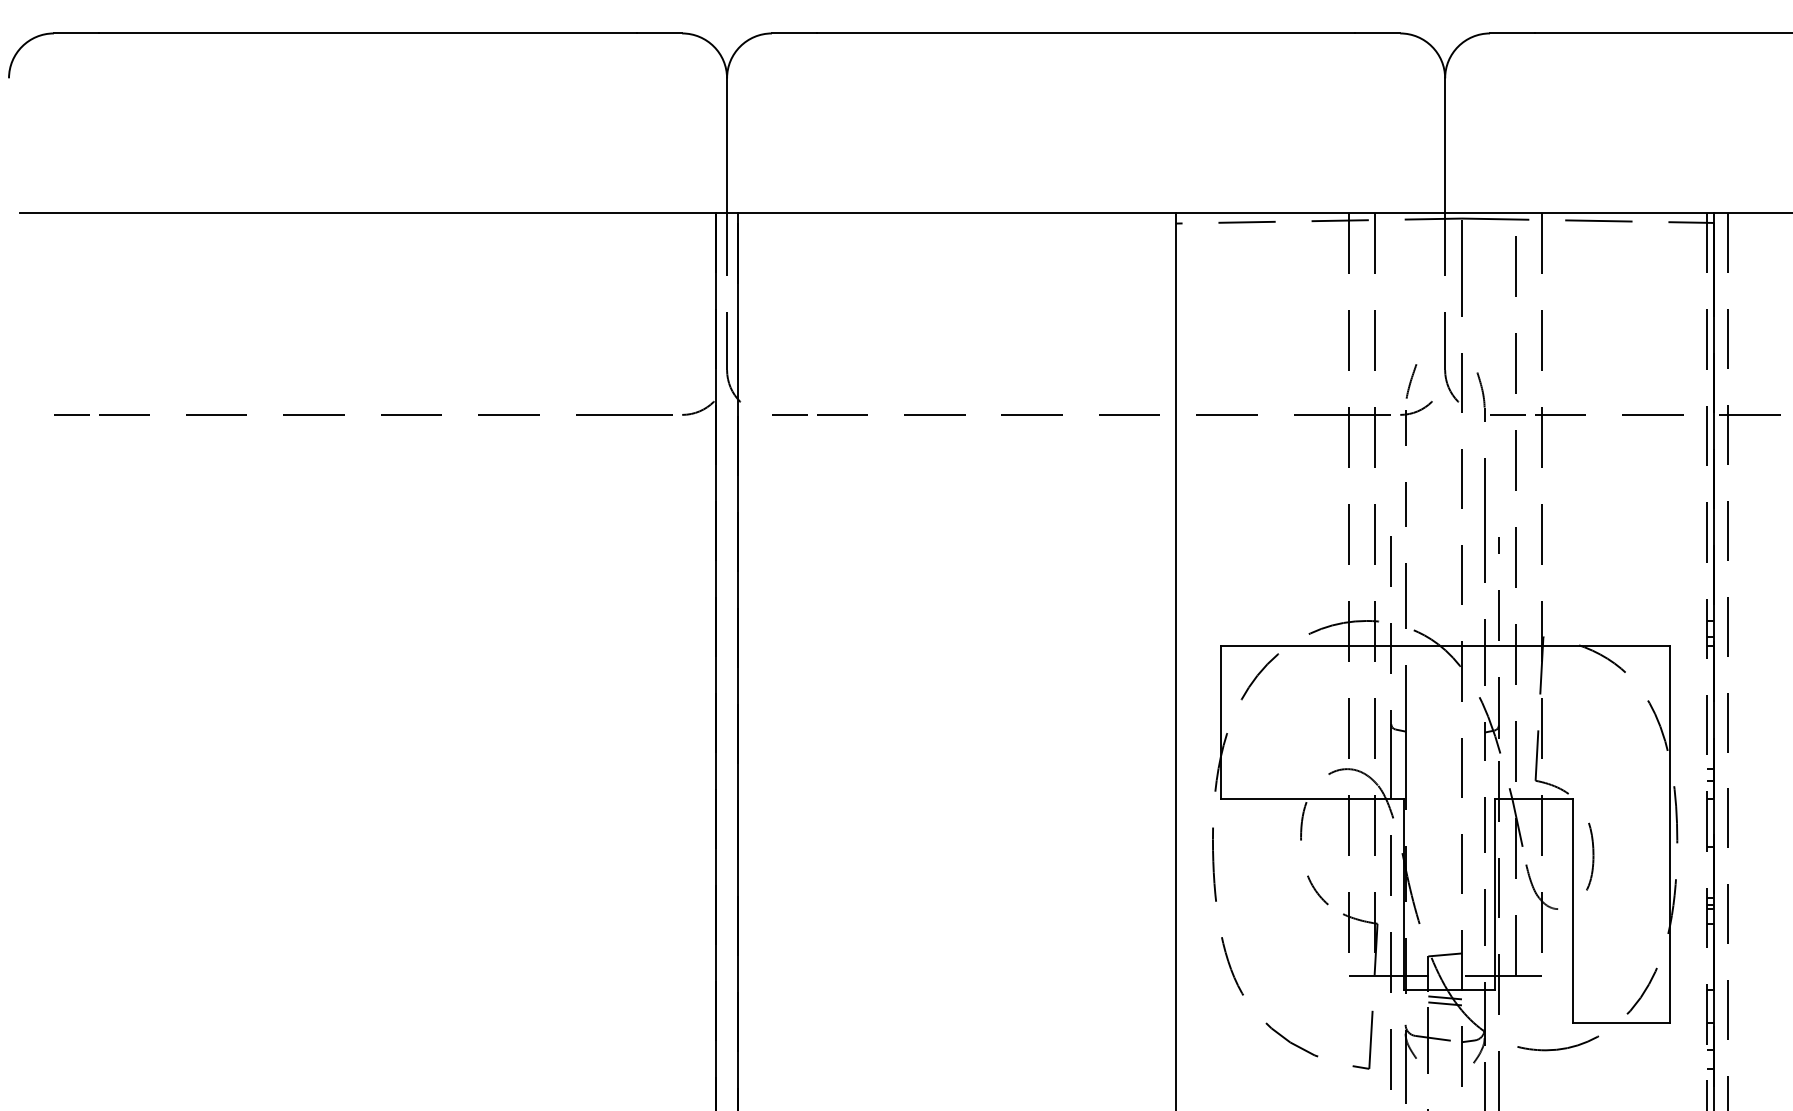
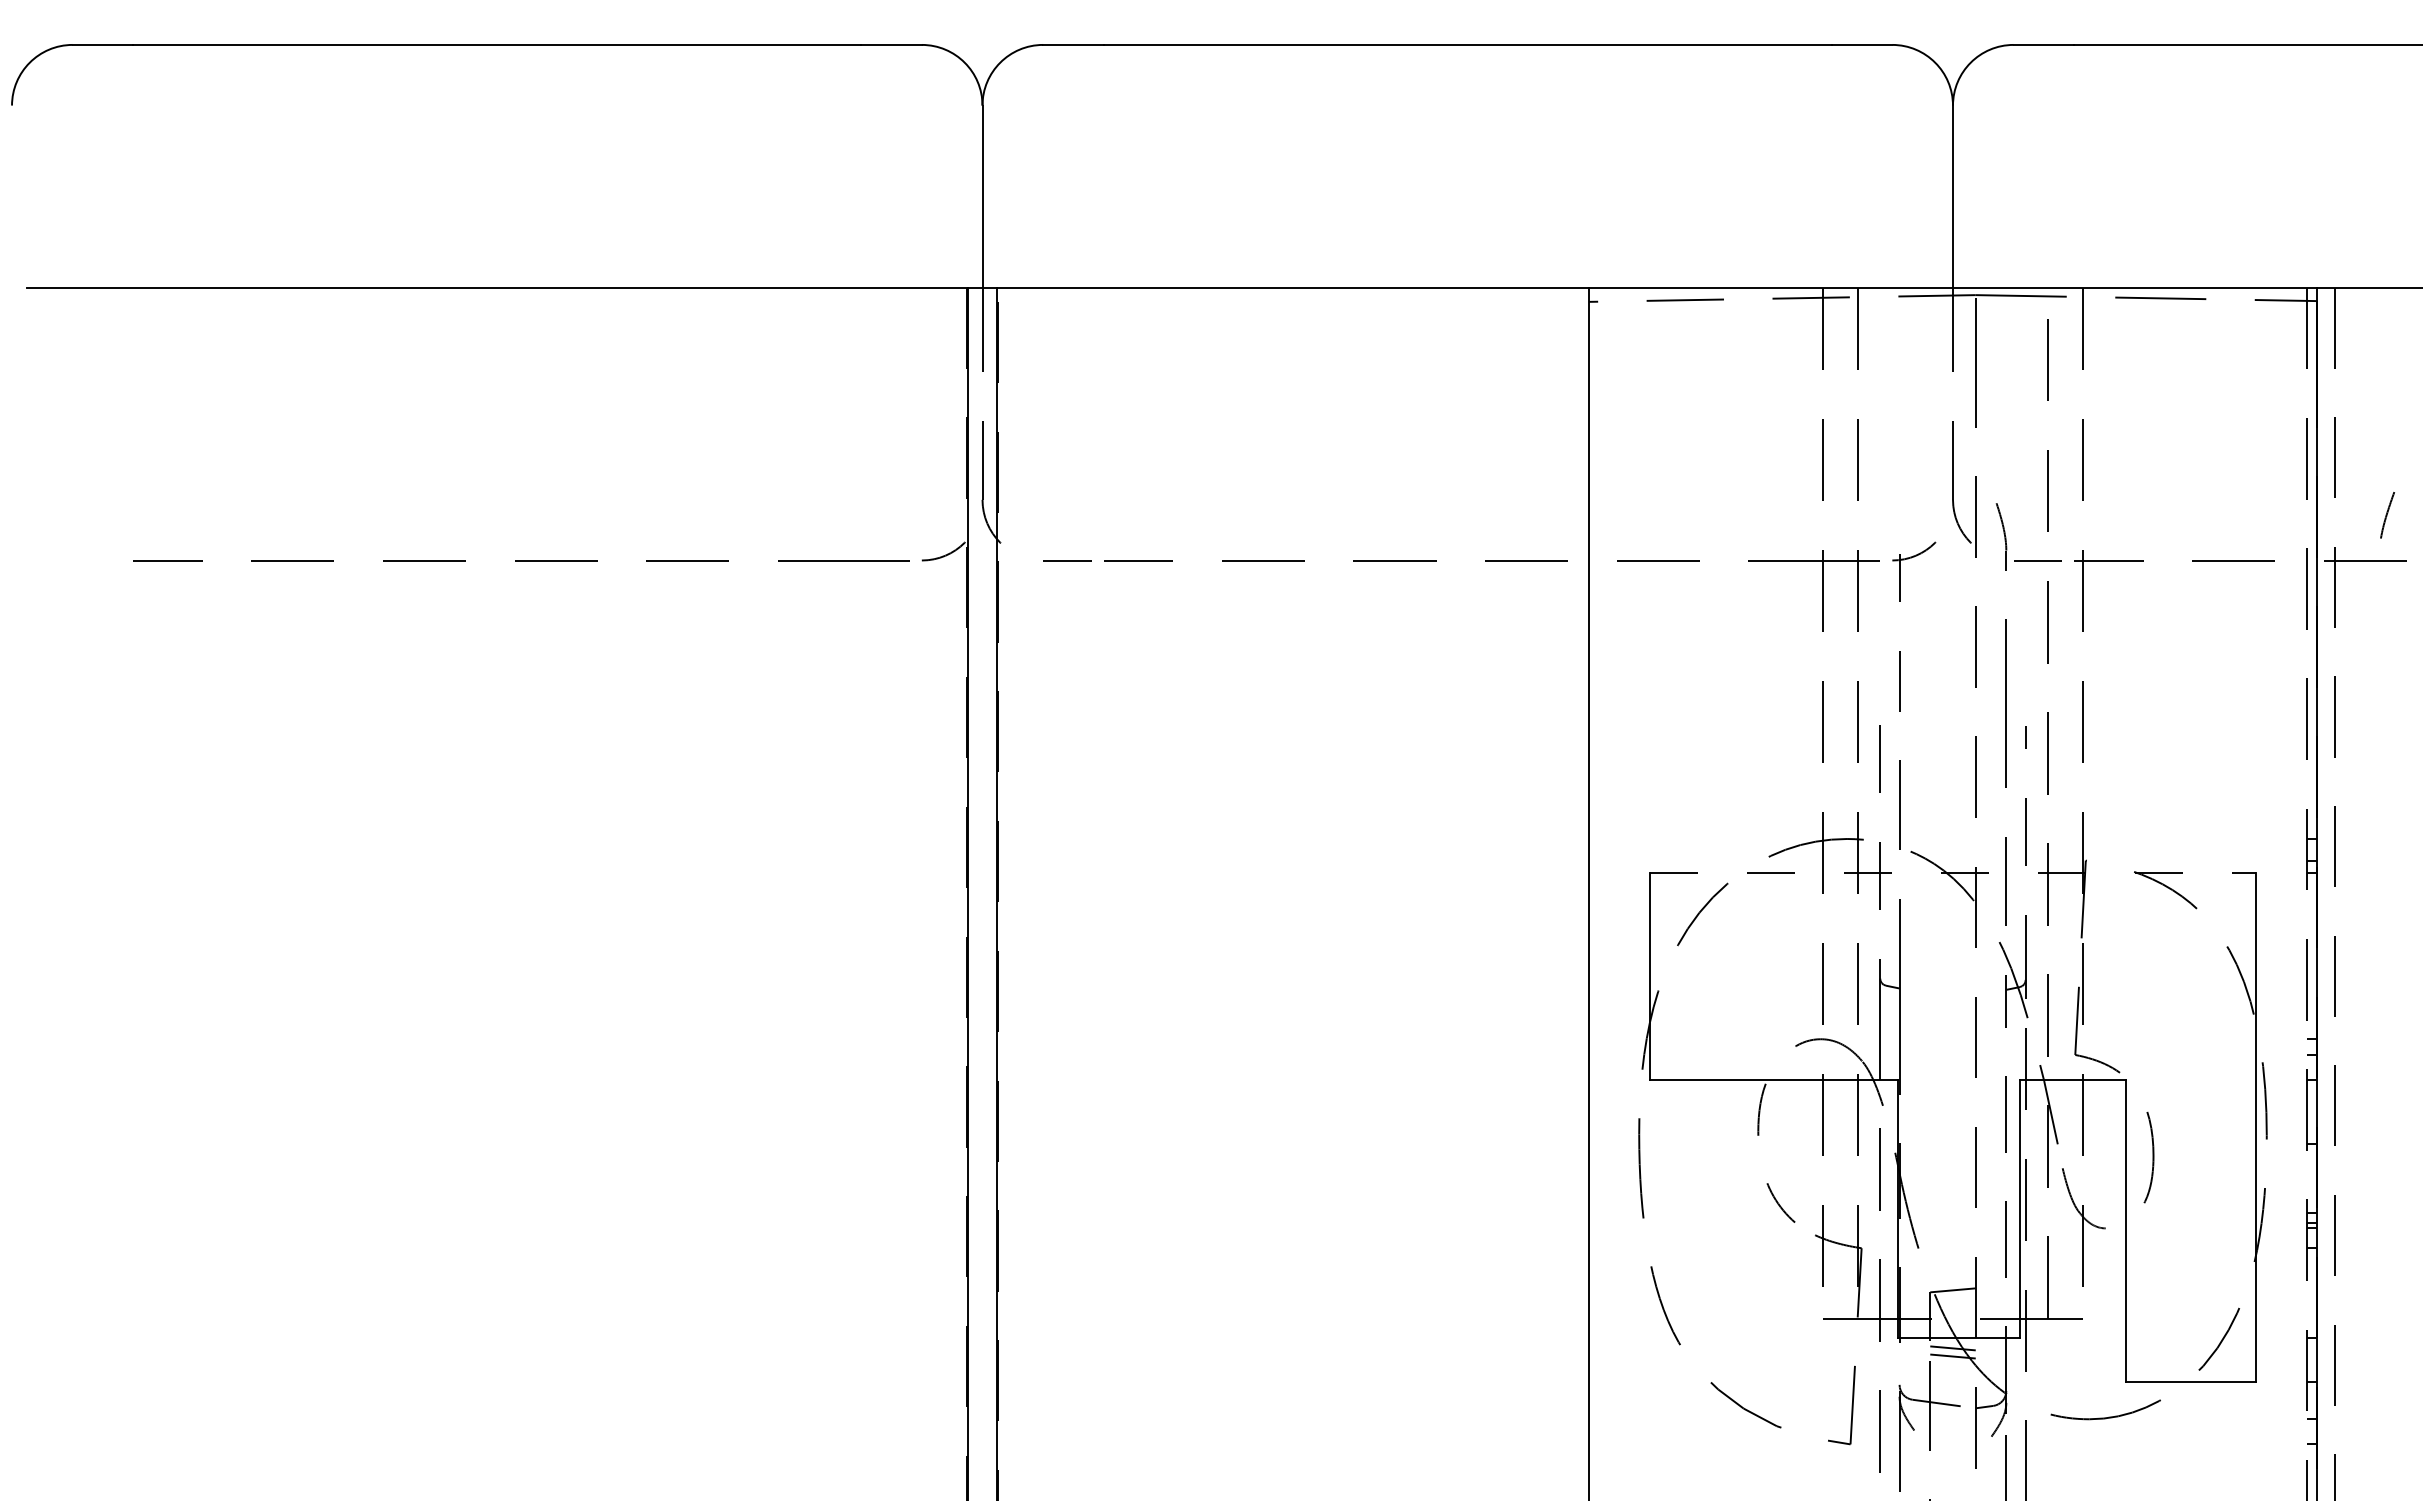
line: (1411, 381) -> (2387, 515), moved
line: (71, 414) -> (96, 560), removed
line: (1445, 645) -> (1953, 872), solid -> dashed

